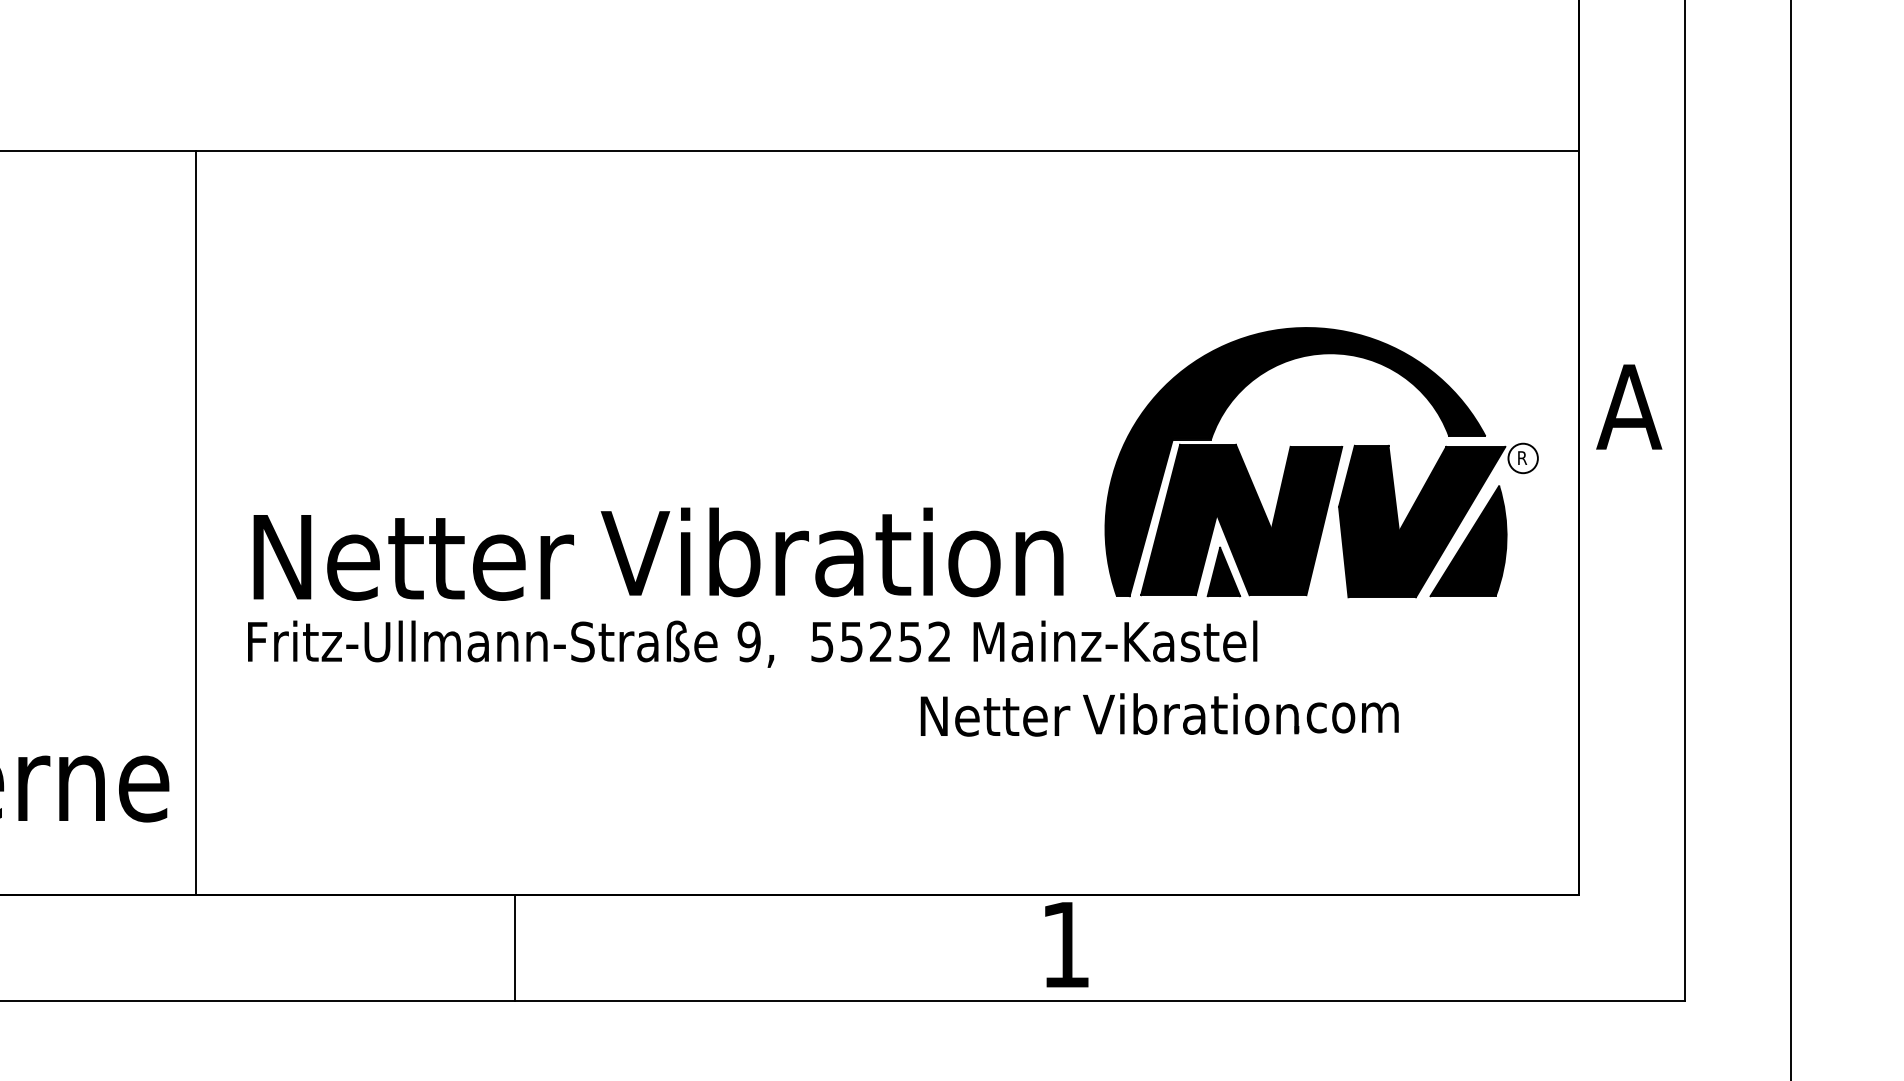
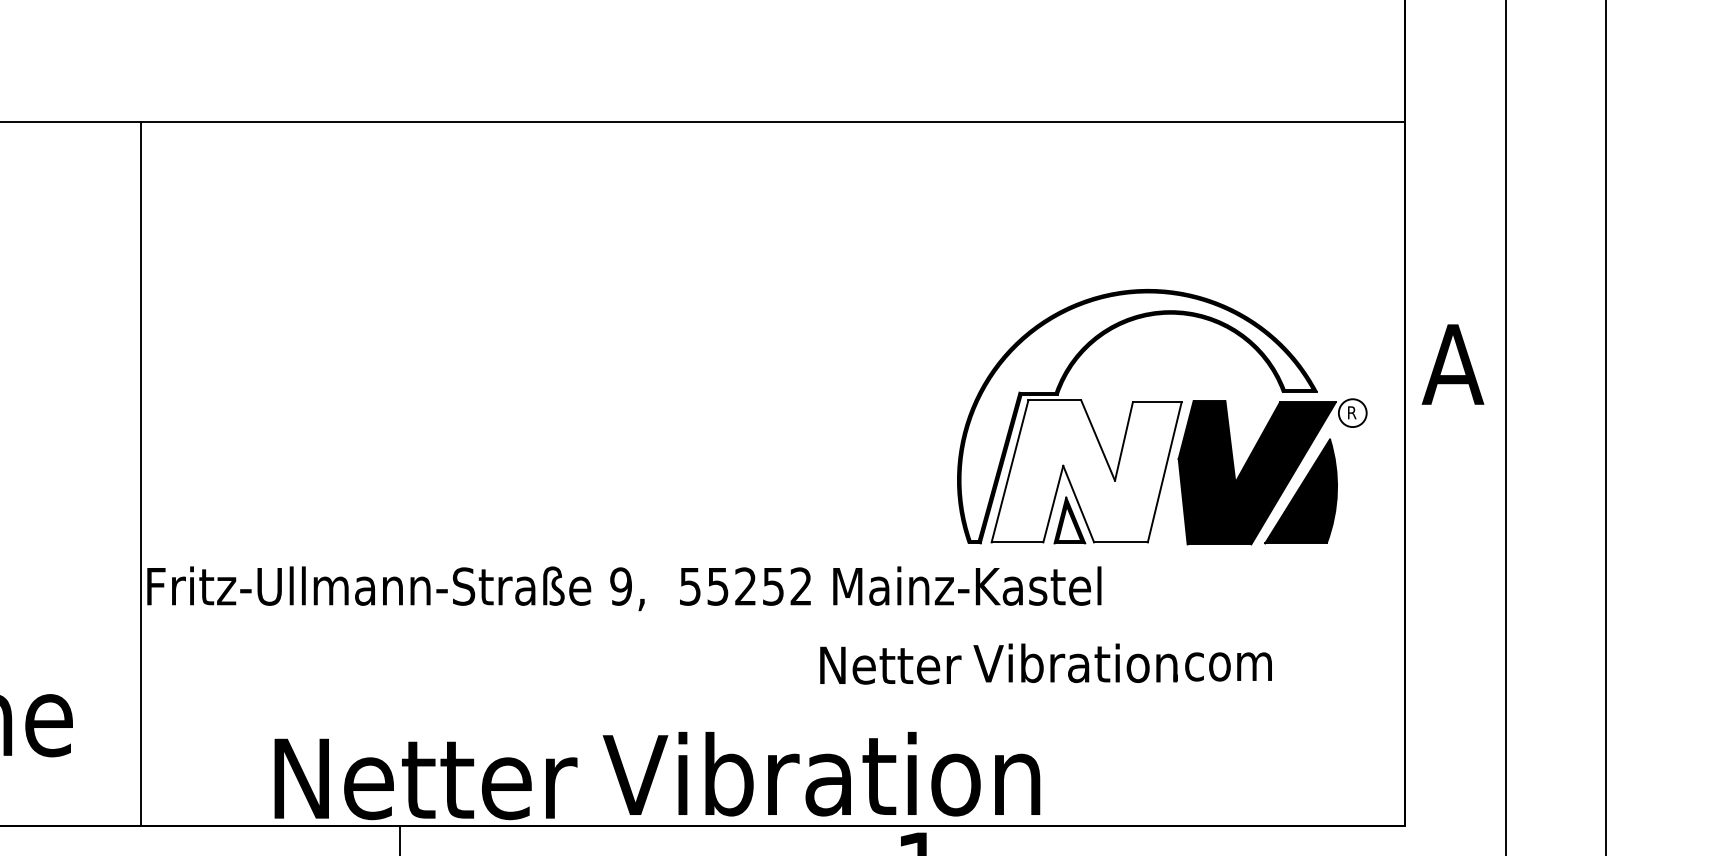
fill: (1294, 461) -> (1136, 416), removed
fill: (1241, 519) -> (1086, 470), removed
line: (196, 522) -> (141, 473), moved
text: (658, 553) -> (657, 775), moved
fill: (1223, 574) -> (1069, 522), removed
text: (1159, 714) -> (1045, 663), moved

